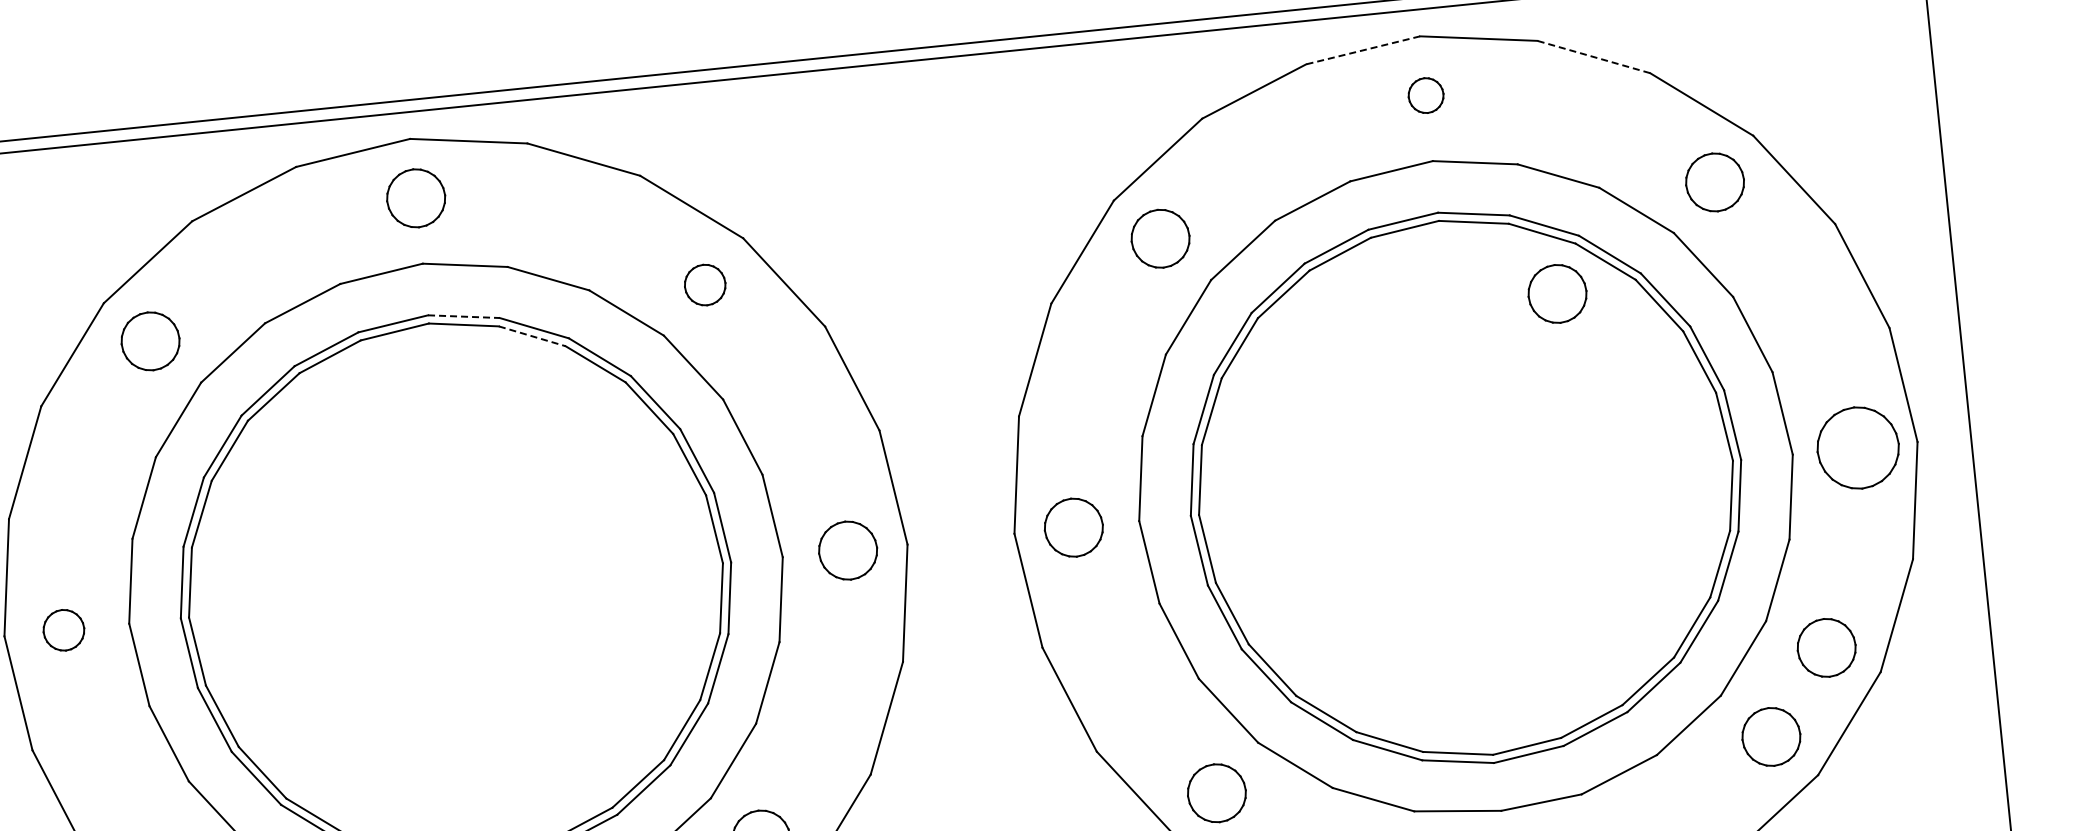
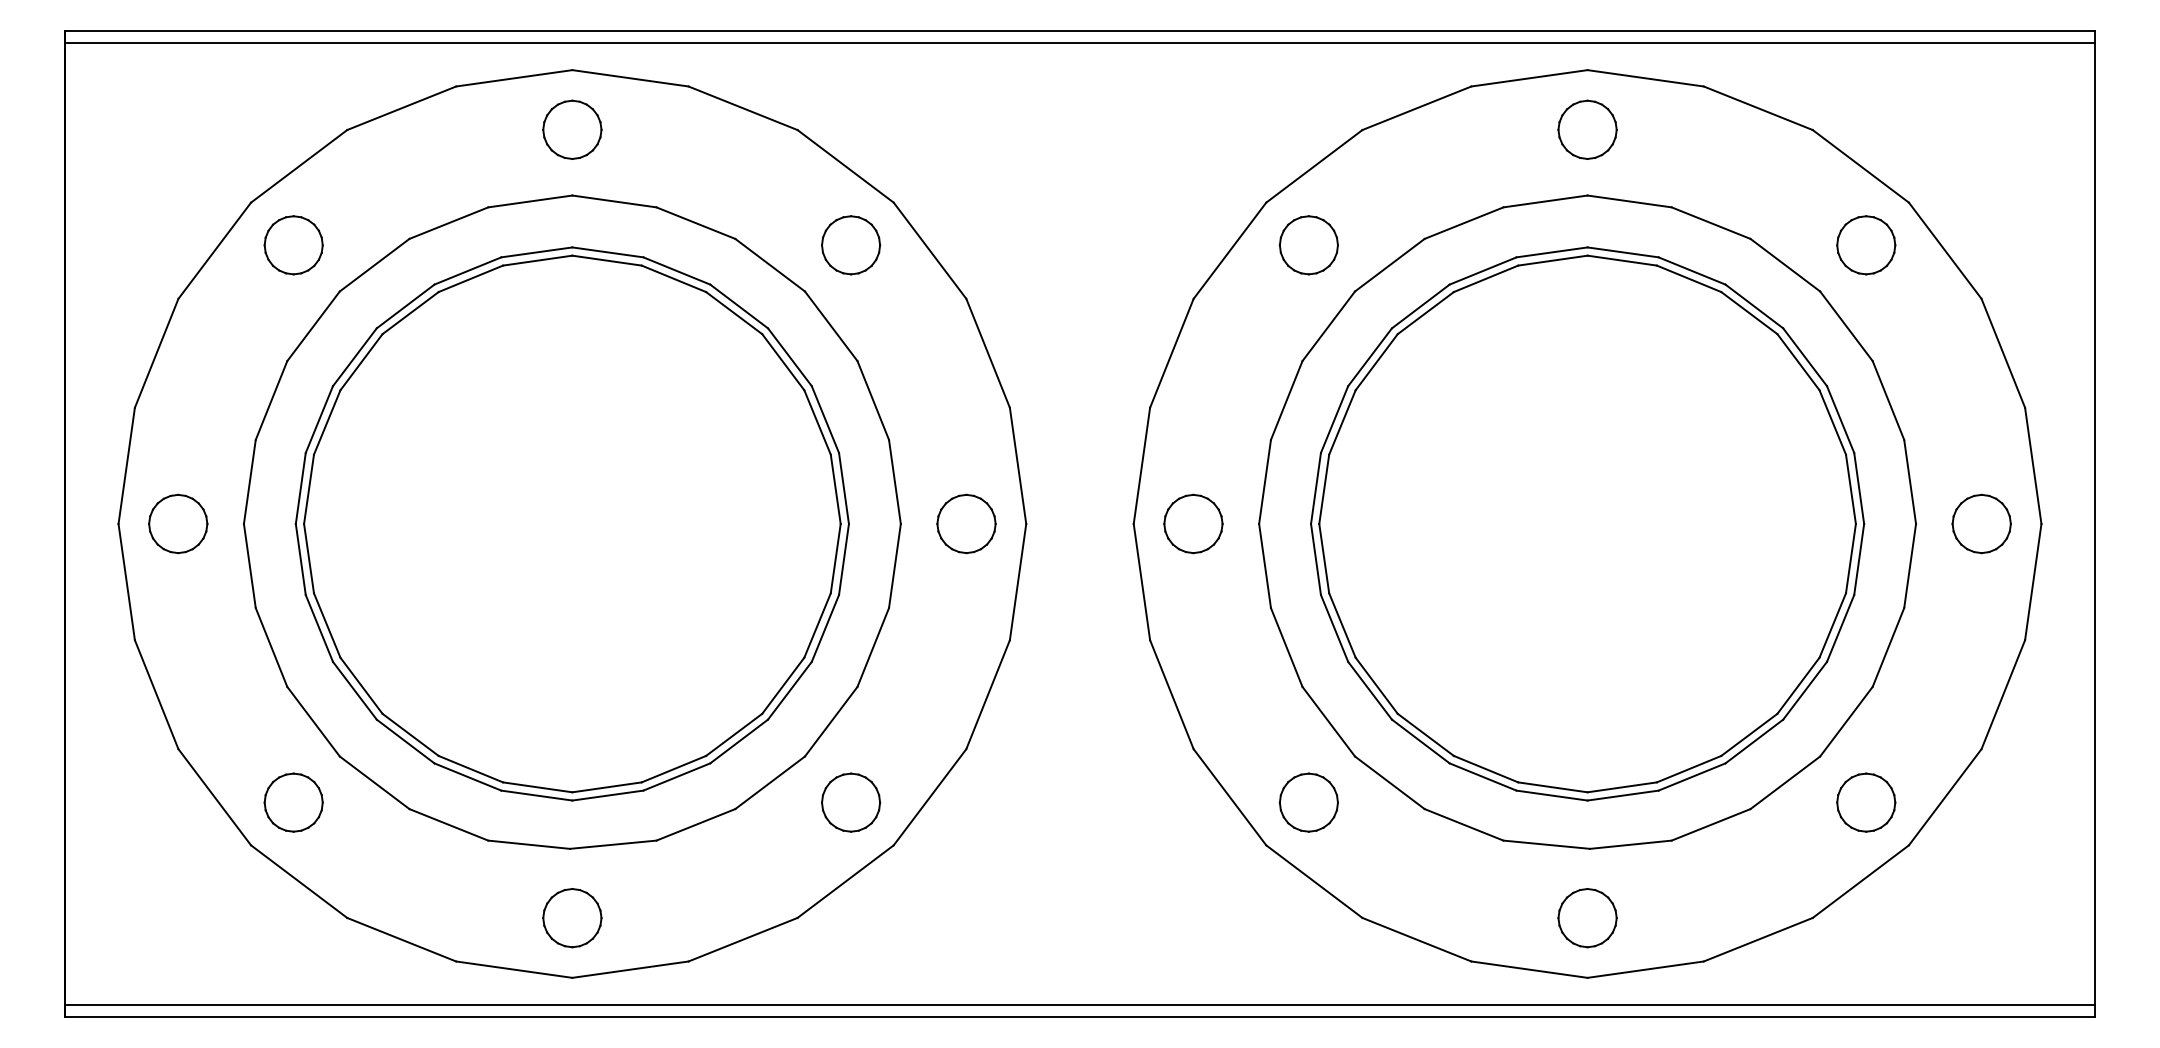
line: (1363, 50) -> (1529, 78), dashed -> solid
line: (1594, 57) -> (1758, 108), dashed -> solid
part: (1426, 95) -> (1587, 129), size x1.67
part: (705, 285) -> (851, 245), size x1.43
part: (1557, 294) -> (1698, 340), removed
line: (463, 316) -> (607, 252), dashed -> solid
line: (531, 336) -> (673, 278), dashed -> solid
part: (1857, 447) -> (1981, 523), size x0.71
part: (64, 629) -> (178, 523), size x1.43
part: (1826, 647) -> (1930, 719), removed

